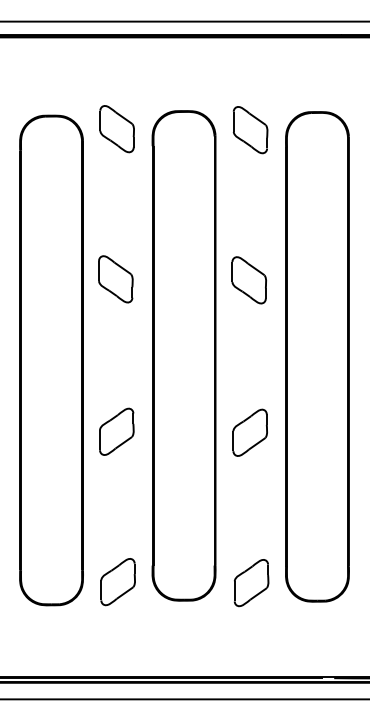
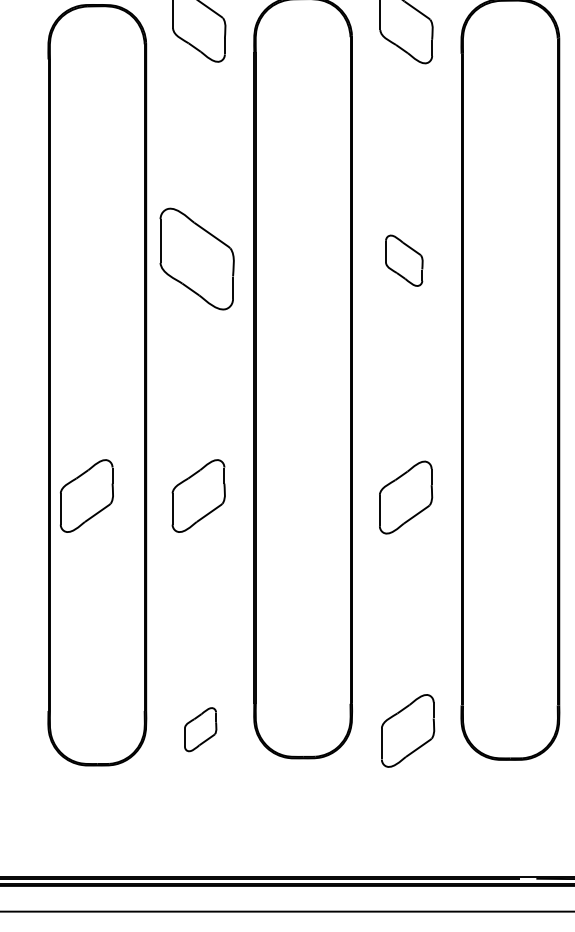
part: (115, 279) -> (196, 259), size x1.4
part: (248, 280) -> (403, 260), size x0.7
part: (44, 431) -> (86, 495), added
part: (117, 582) -> (199, 730), size x0.6

